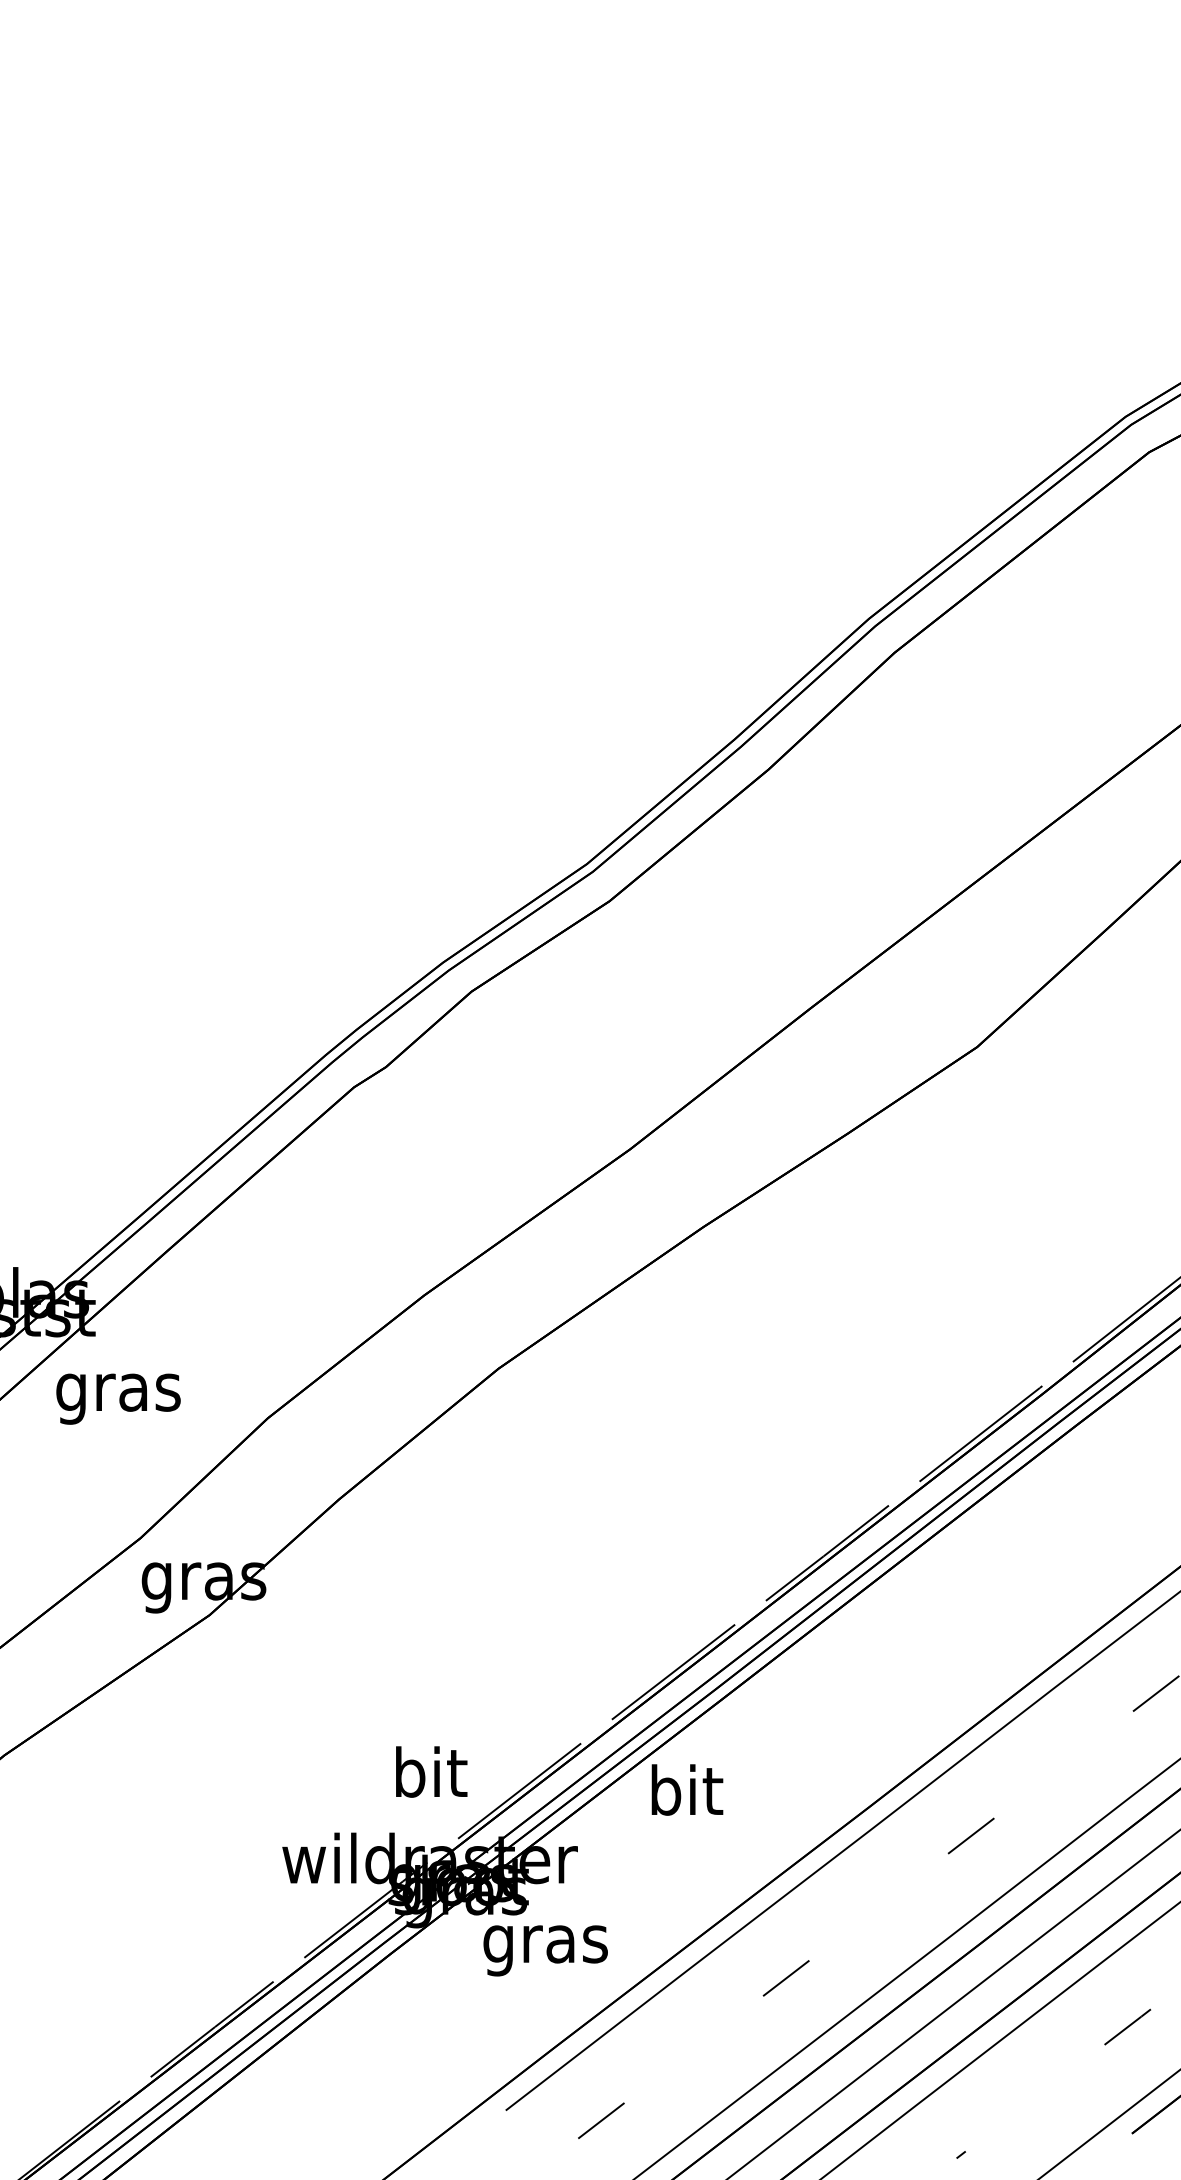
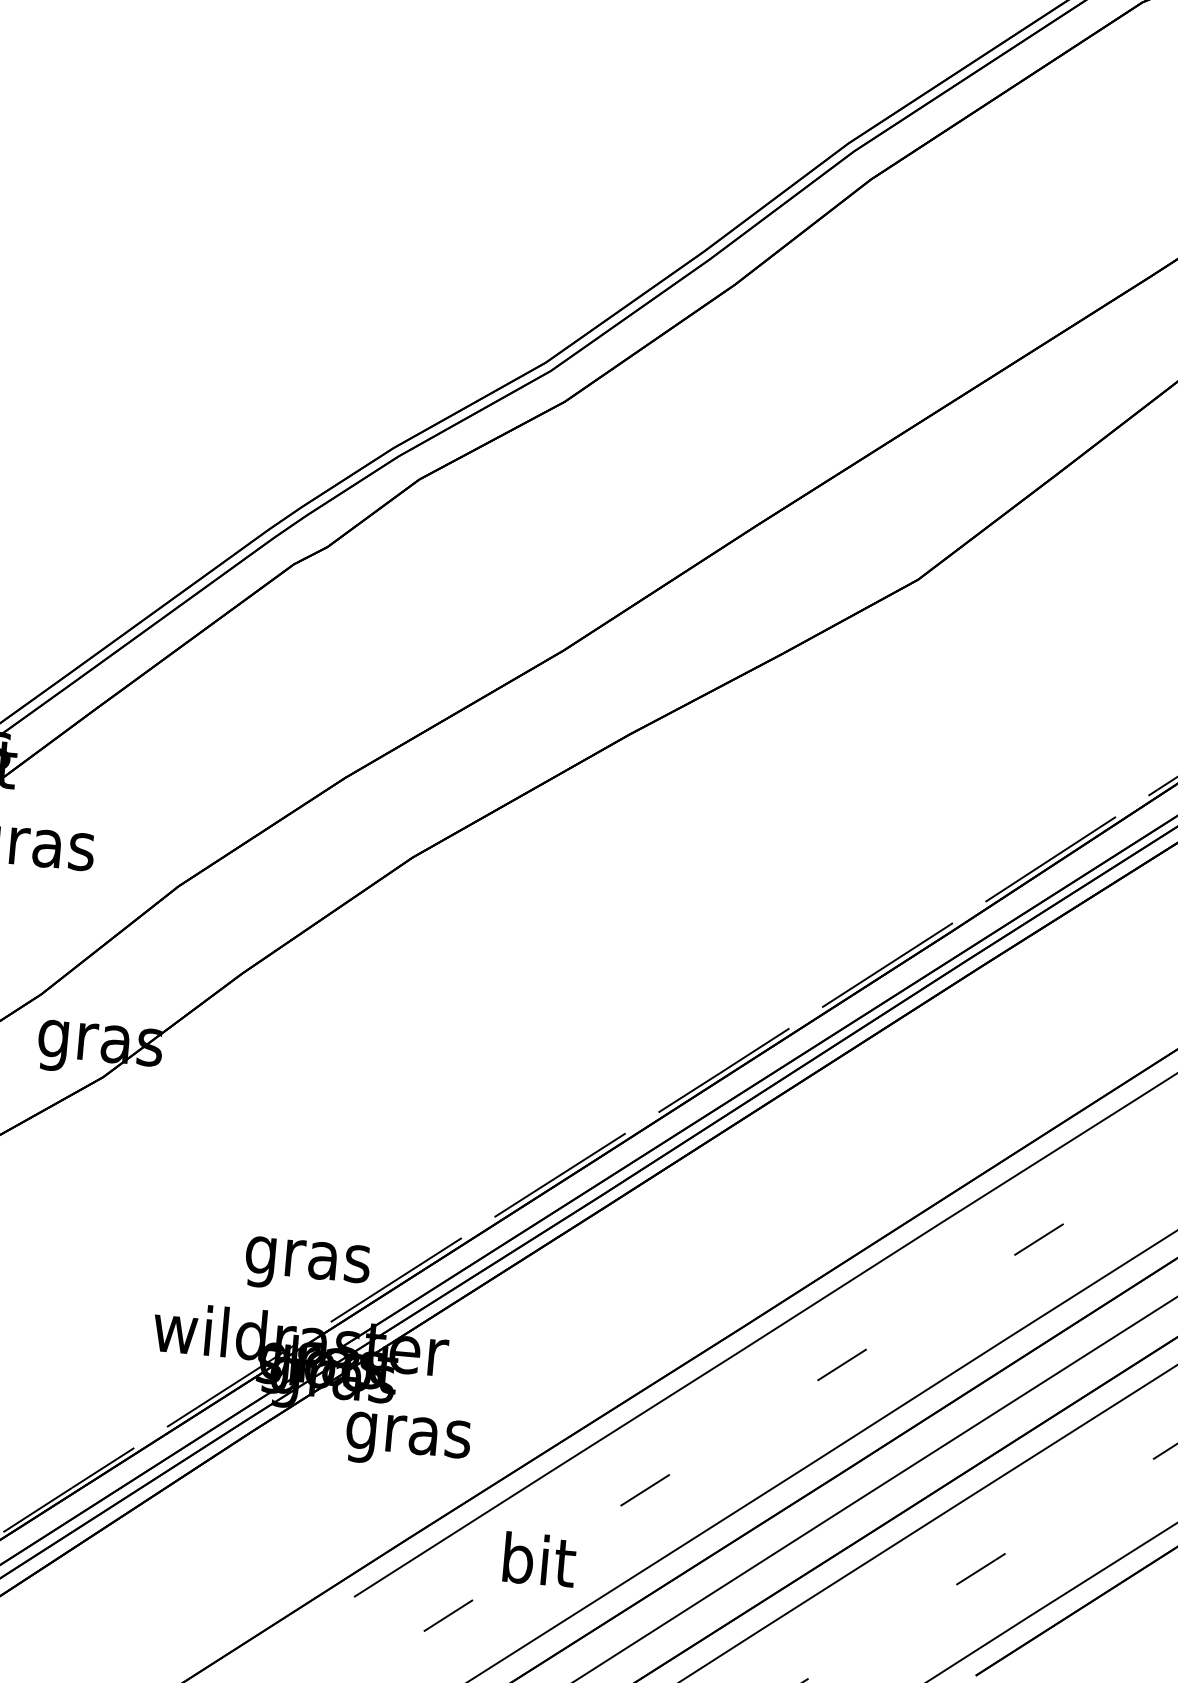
text: (429, 1778) -> (307, 1259), bit -> gras
text: (687, 1789) -> (539, 1559), moved

